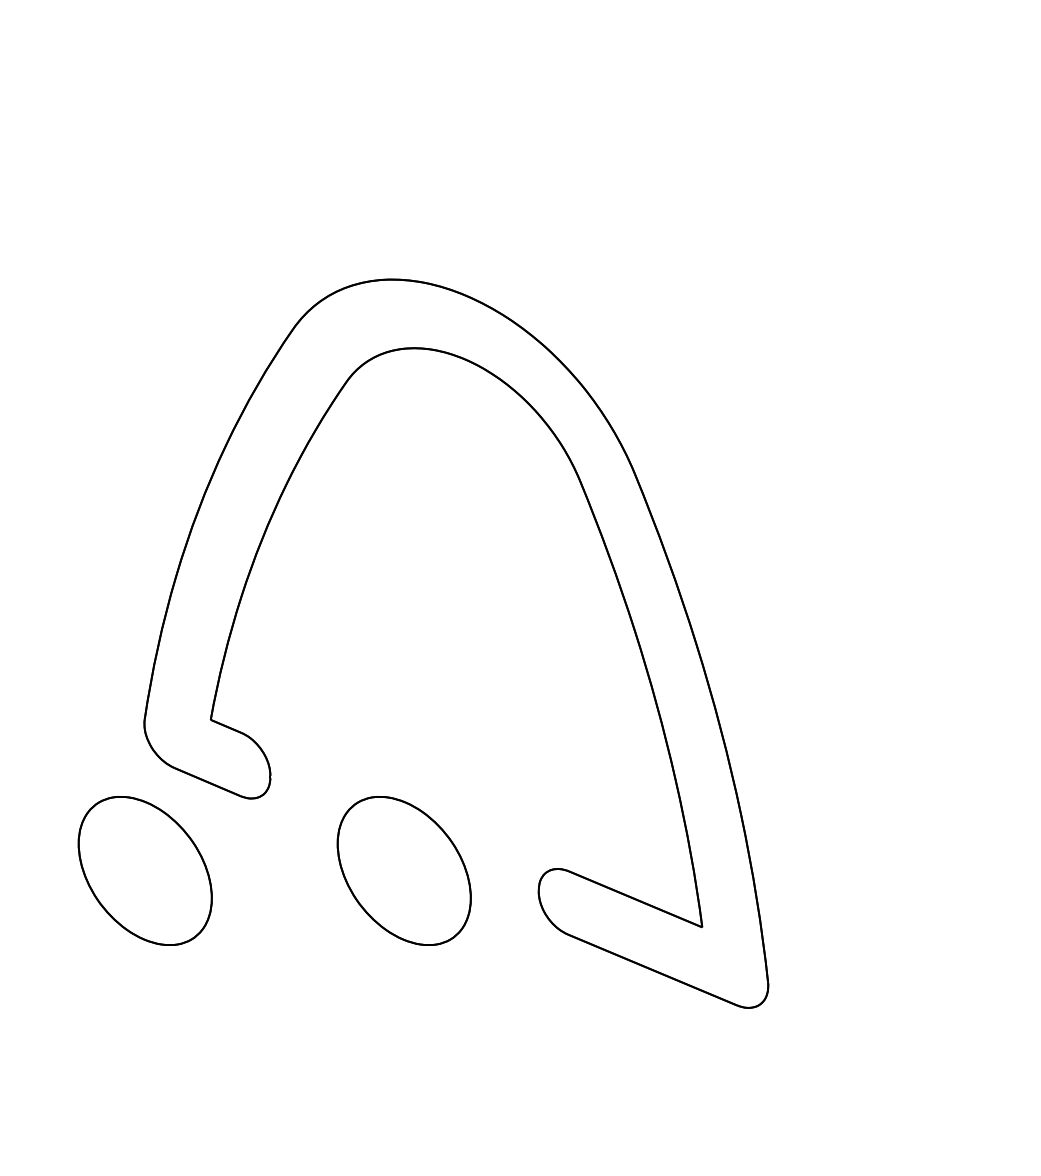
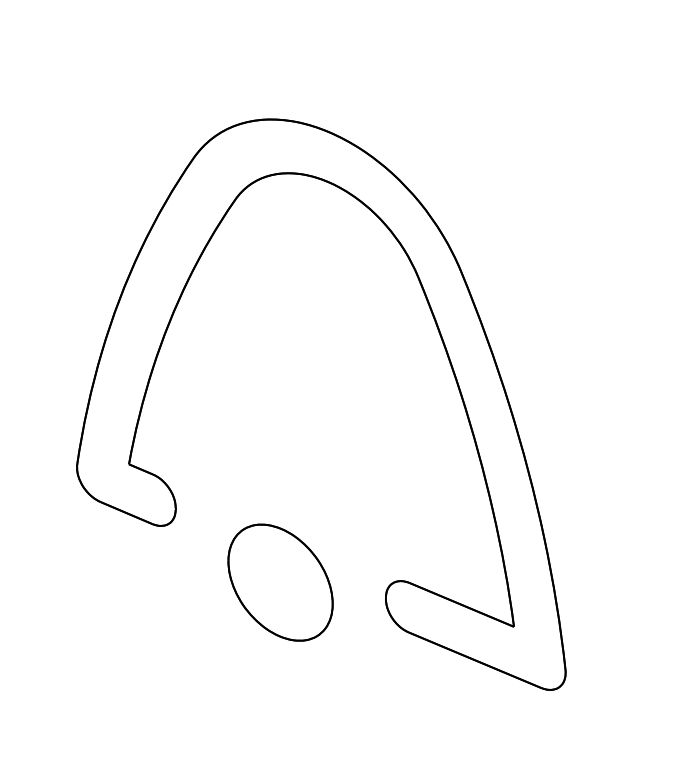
part: (144, 870) -> (77, 582), removed

